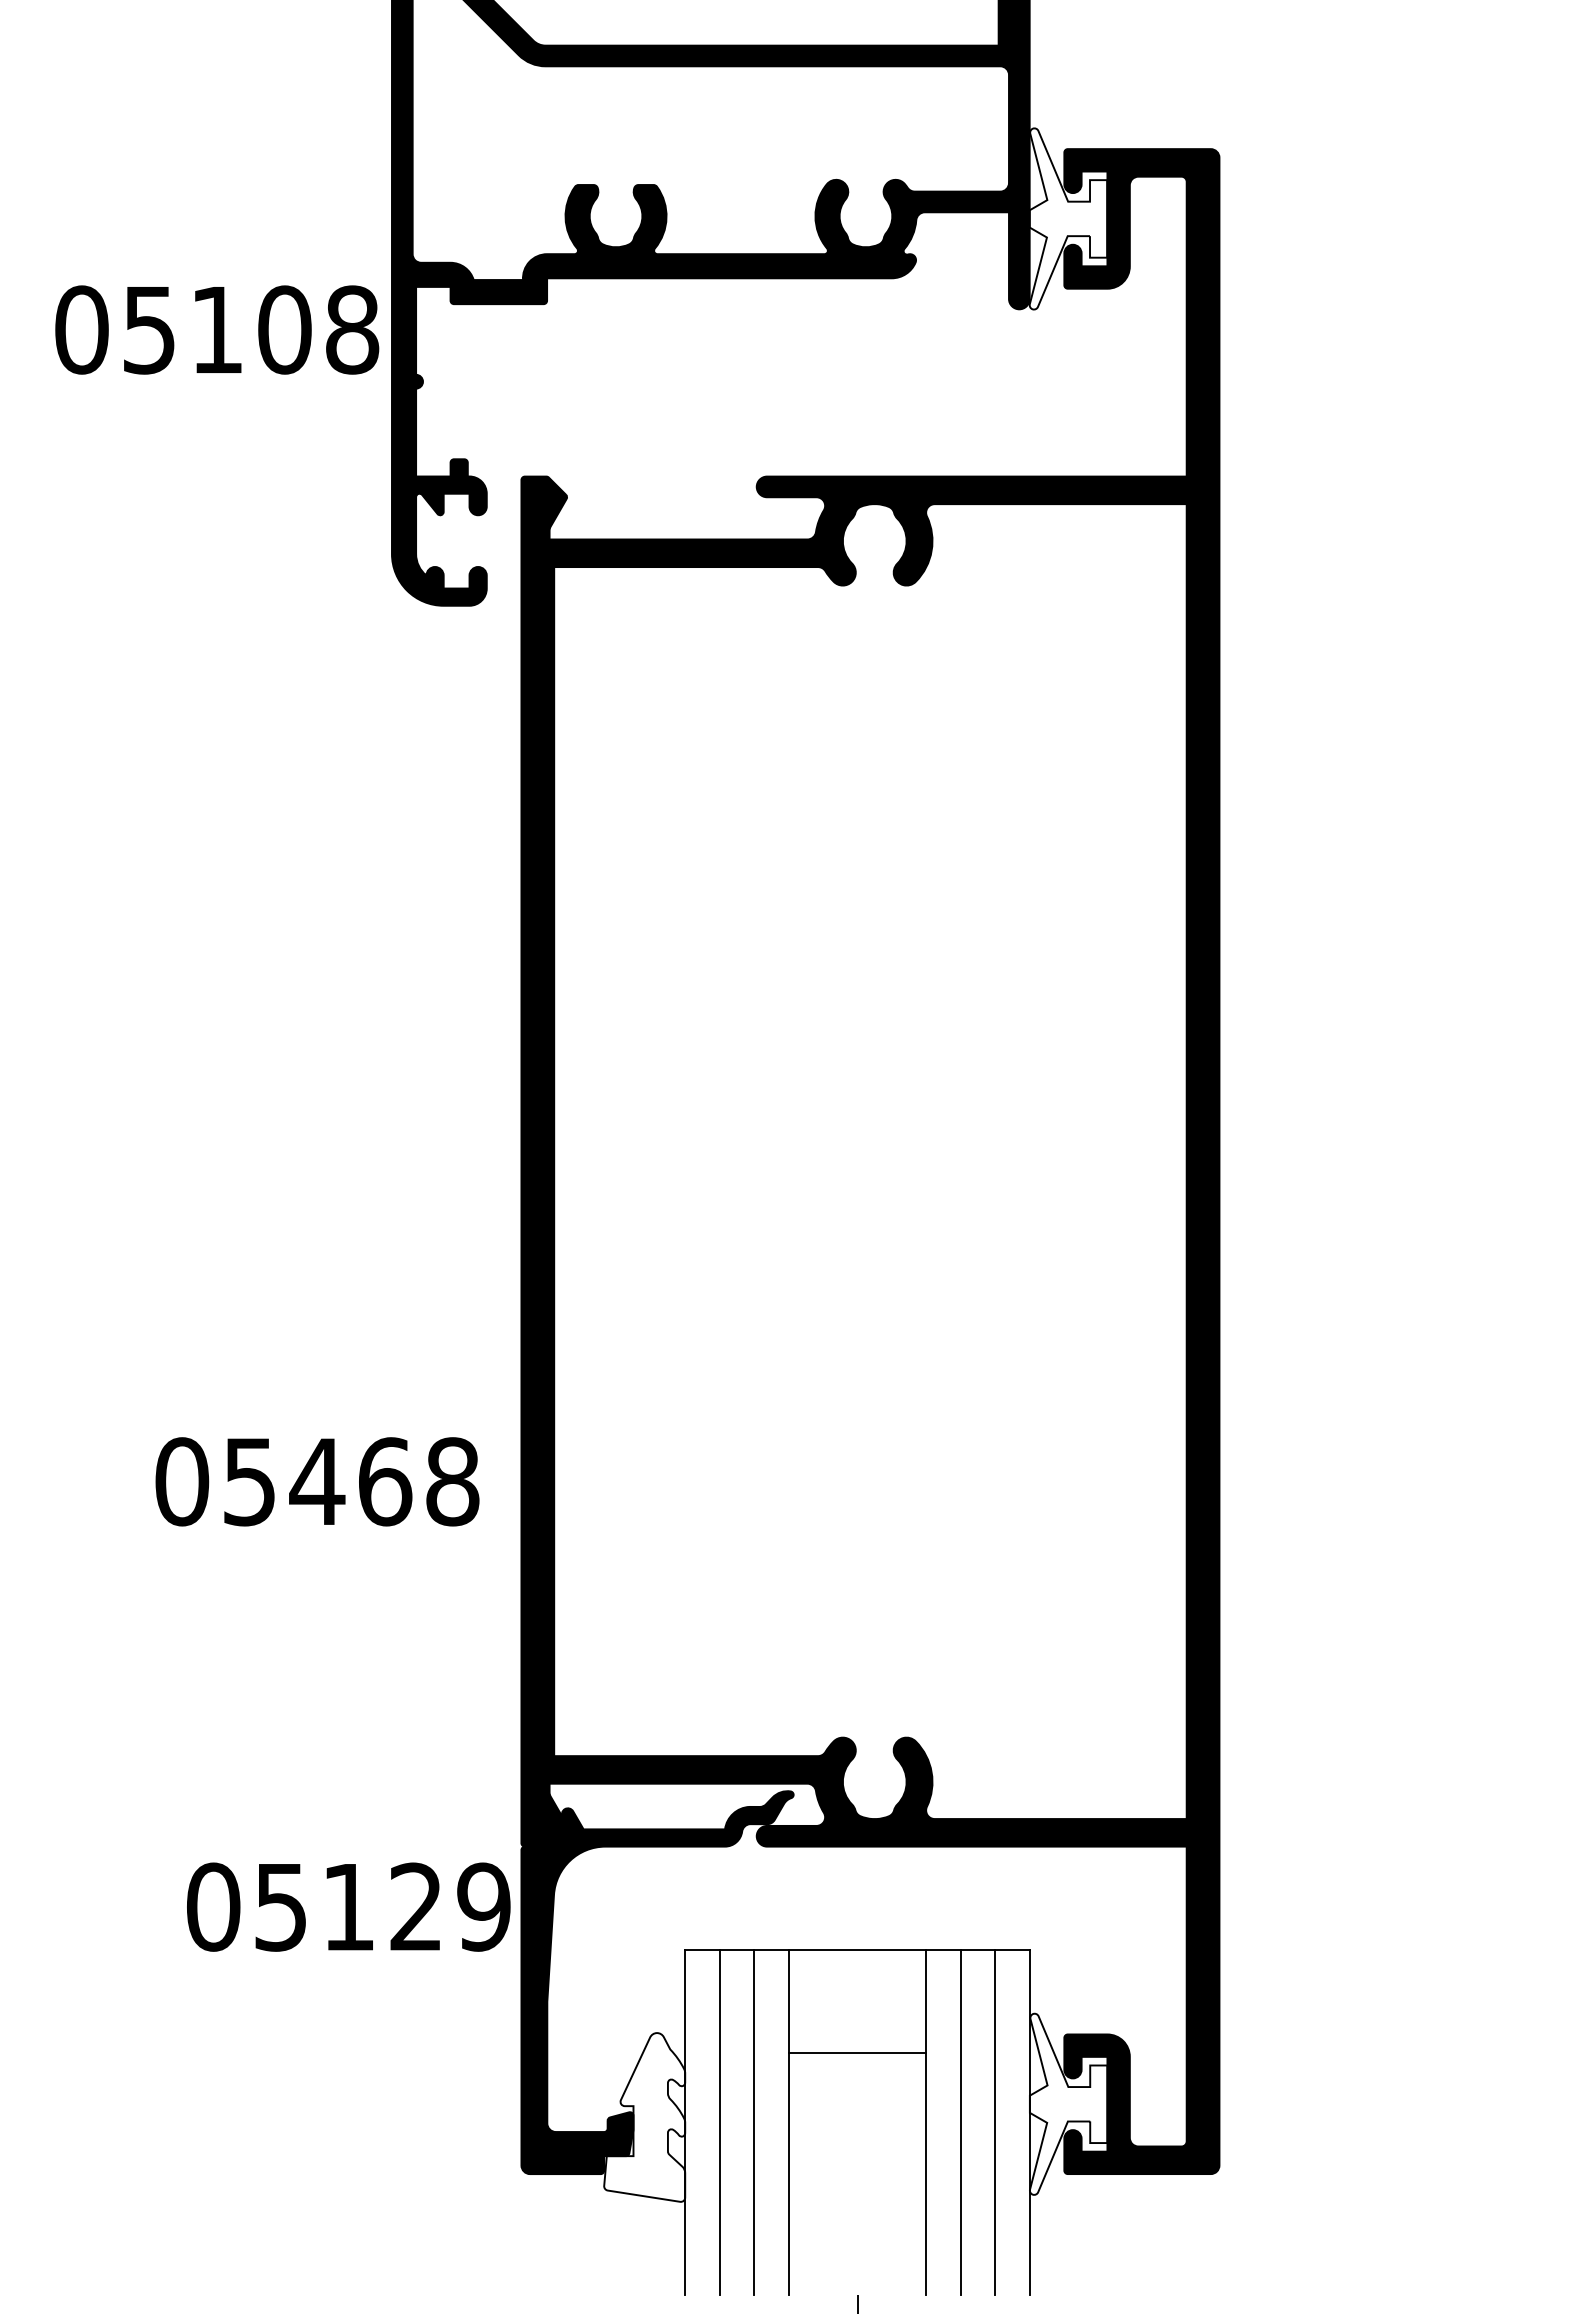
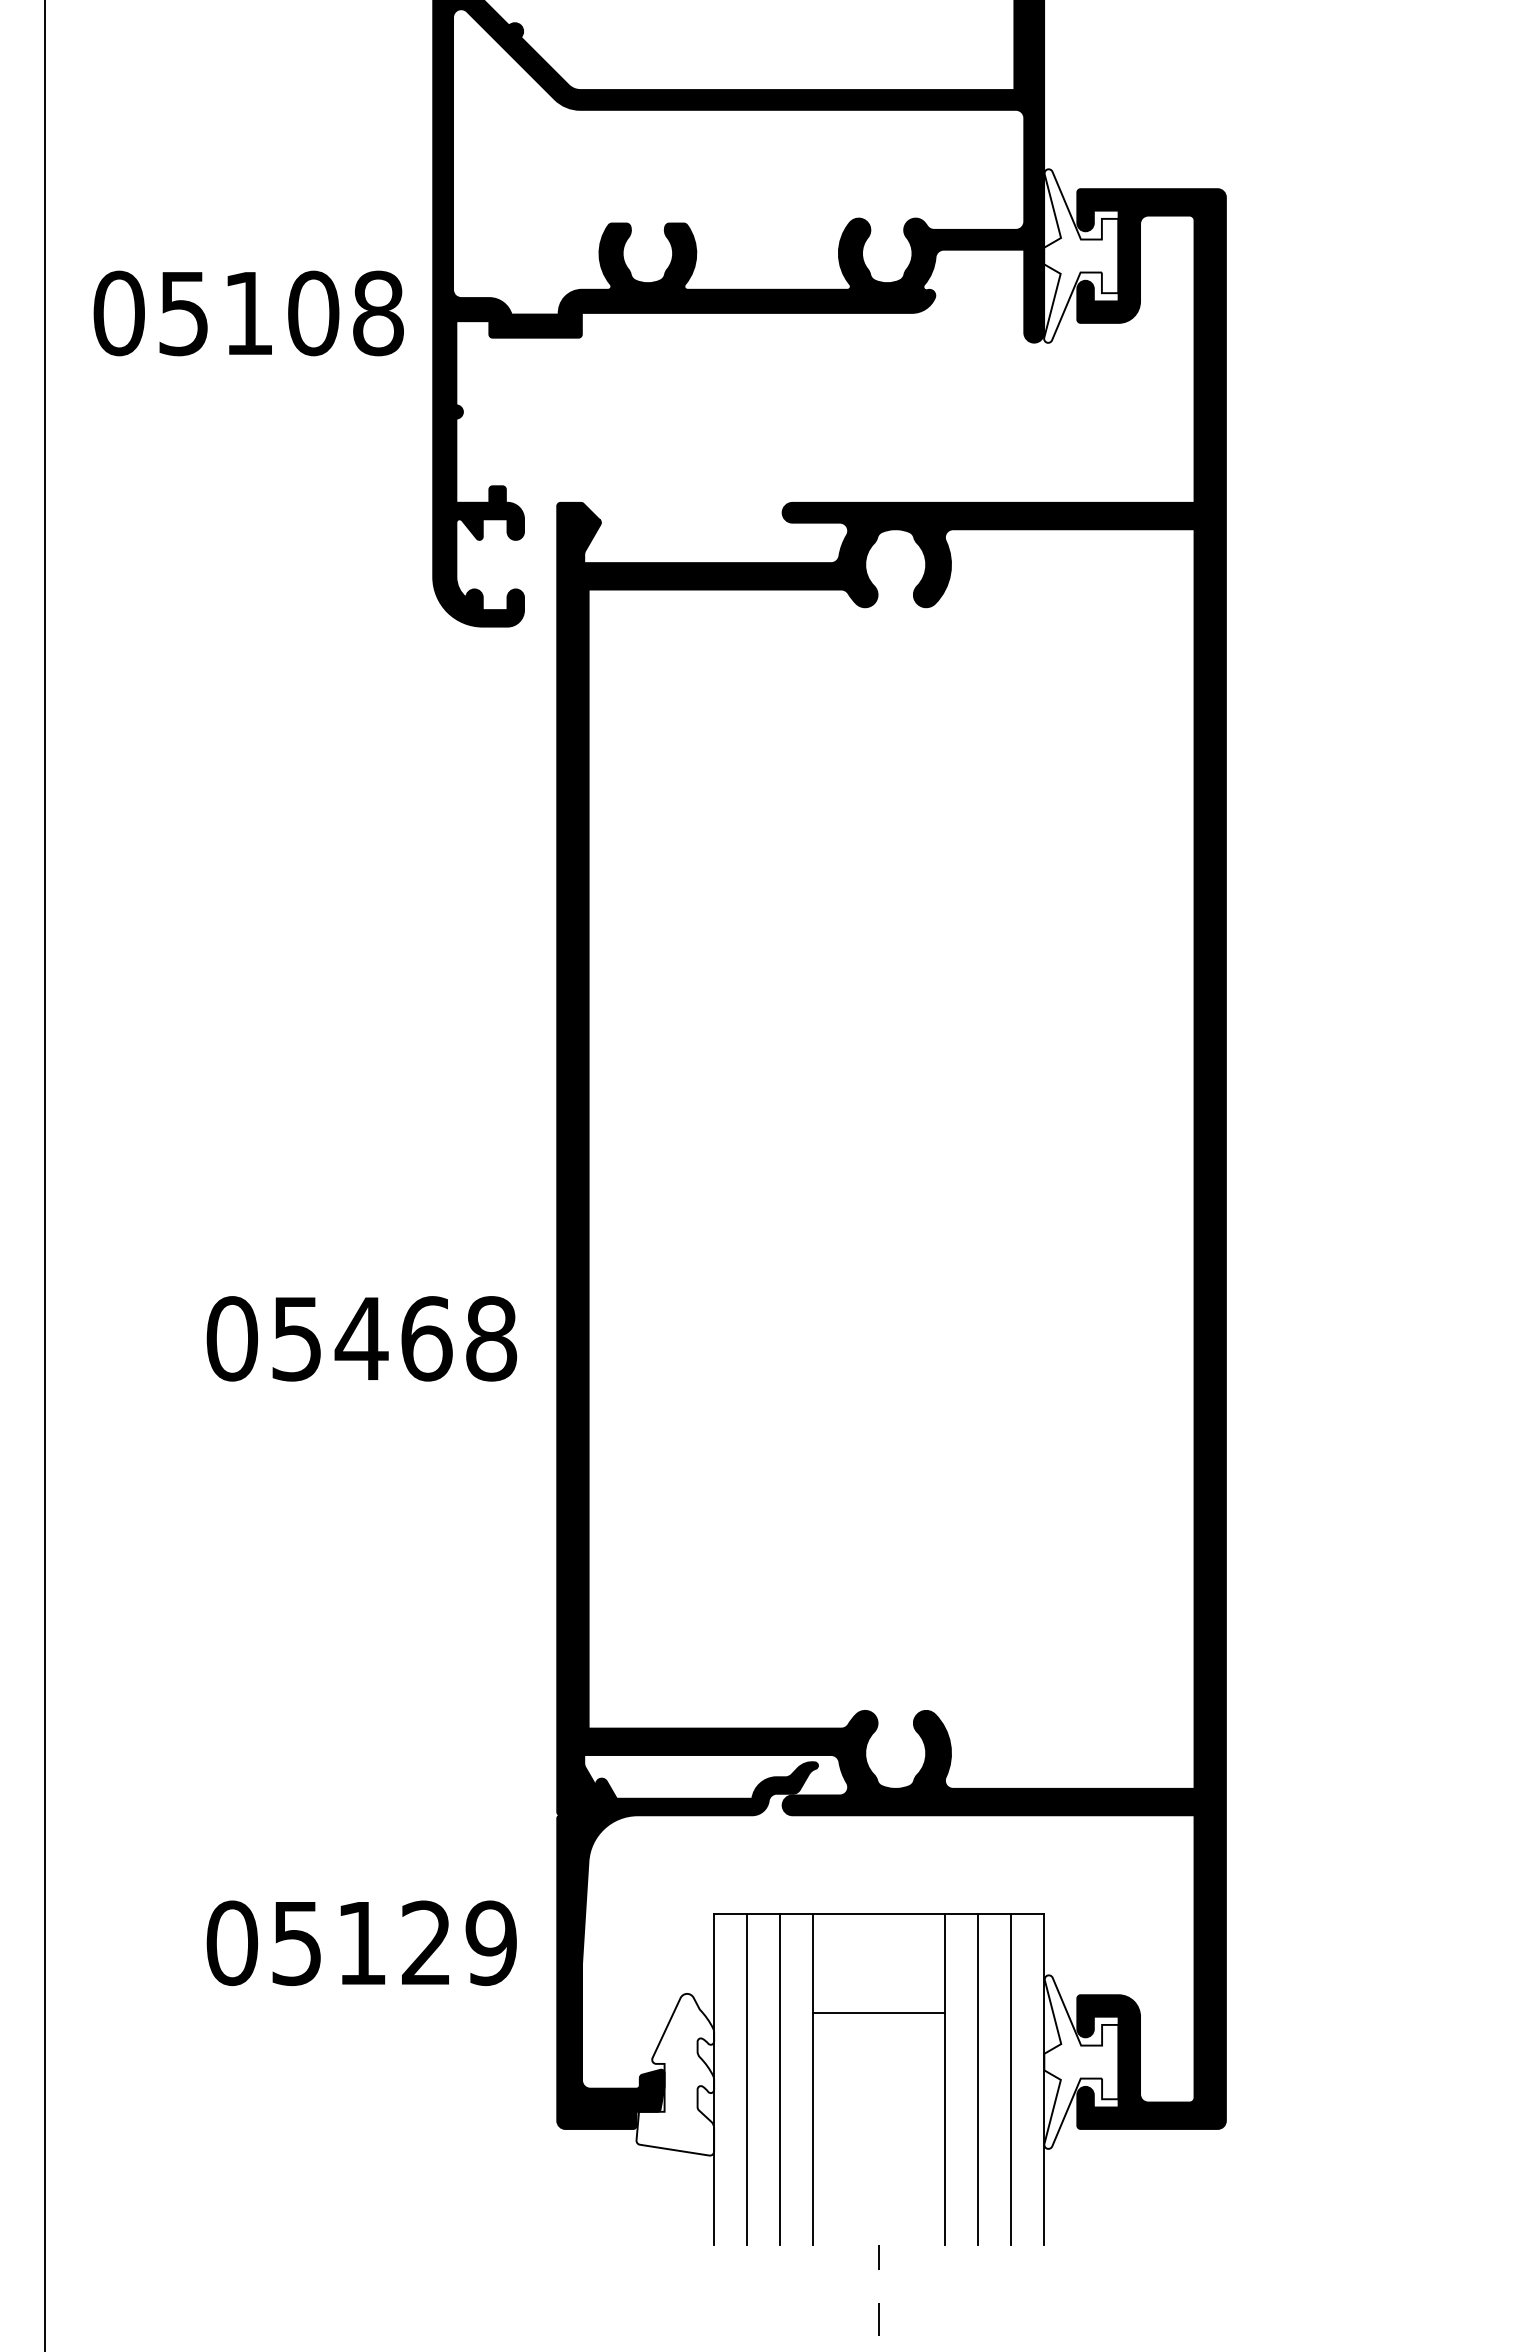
text: (216, 330) -> (248, 313), moved
text: (317, 1481) -> (361, 1338), moved
text: (348, 1907) -> (361, 1943), moved

